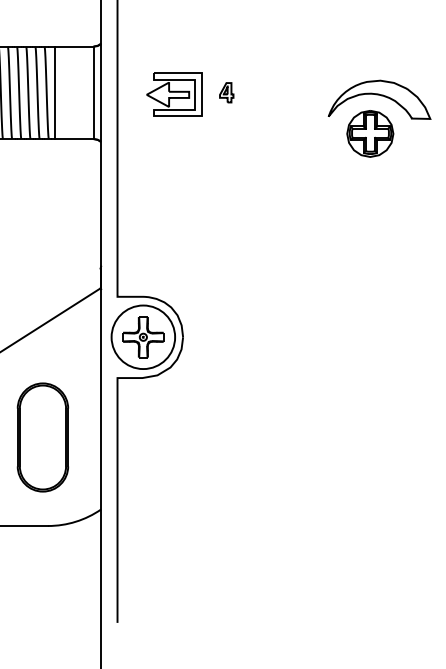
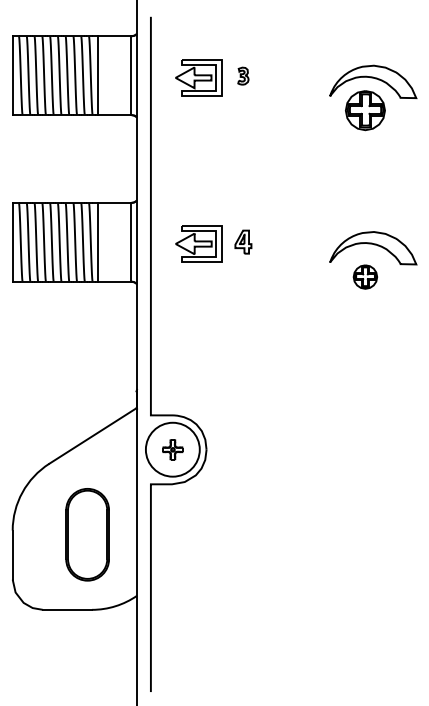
part: (226, 93) -> (243, 242), size x1.4
part: (370, 133) -> (365, 276), size x0.6
part: (142, 337) -> (172, 449), size x0.6

